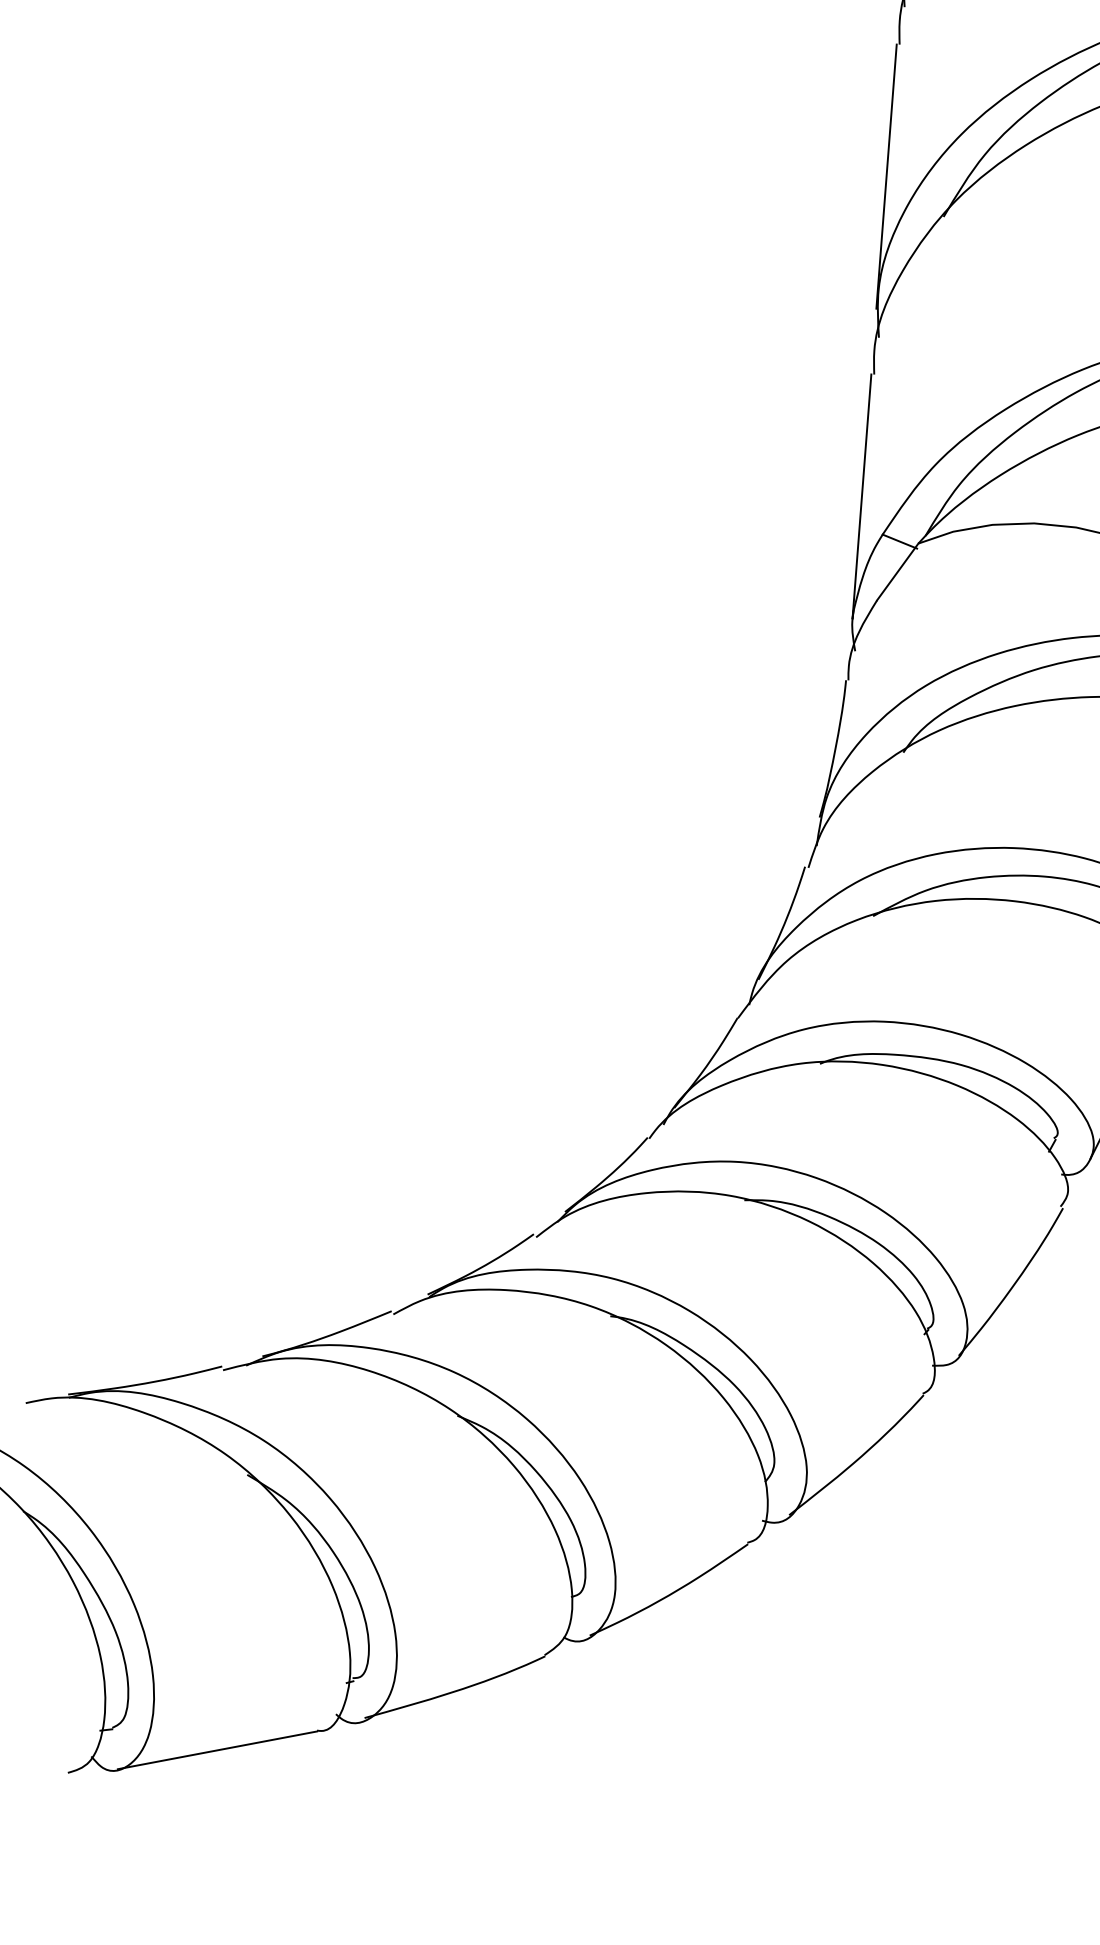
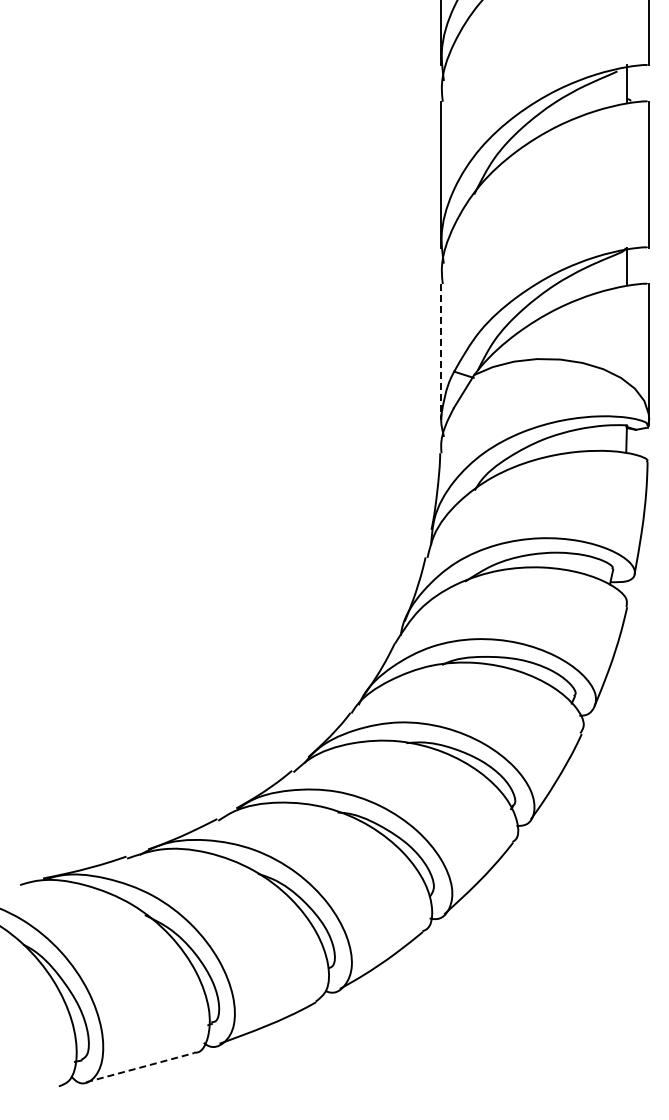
line: (862, 498) -> (441, 352), solid -> dashed
line: (218, 1750) -> (140, 1067), solid -> dashed

